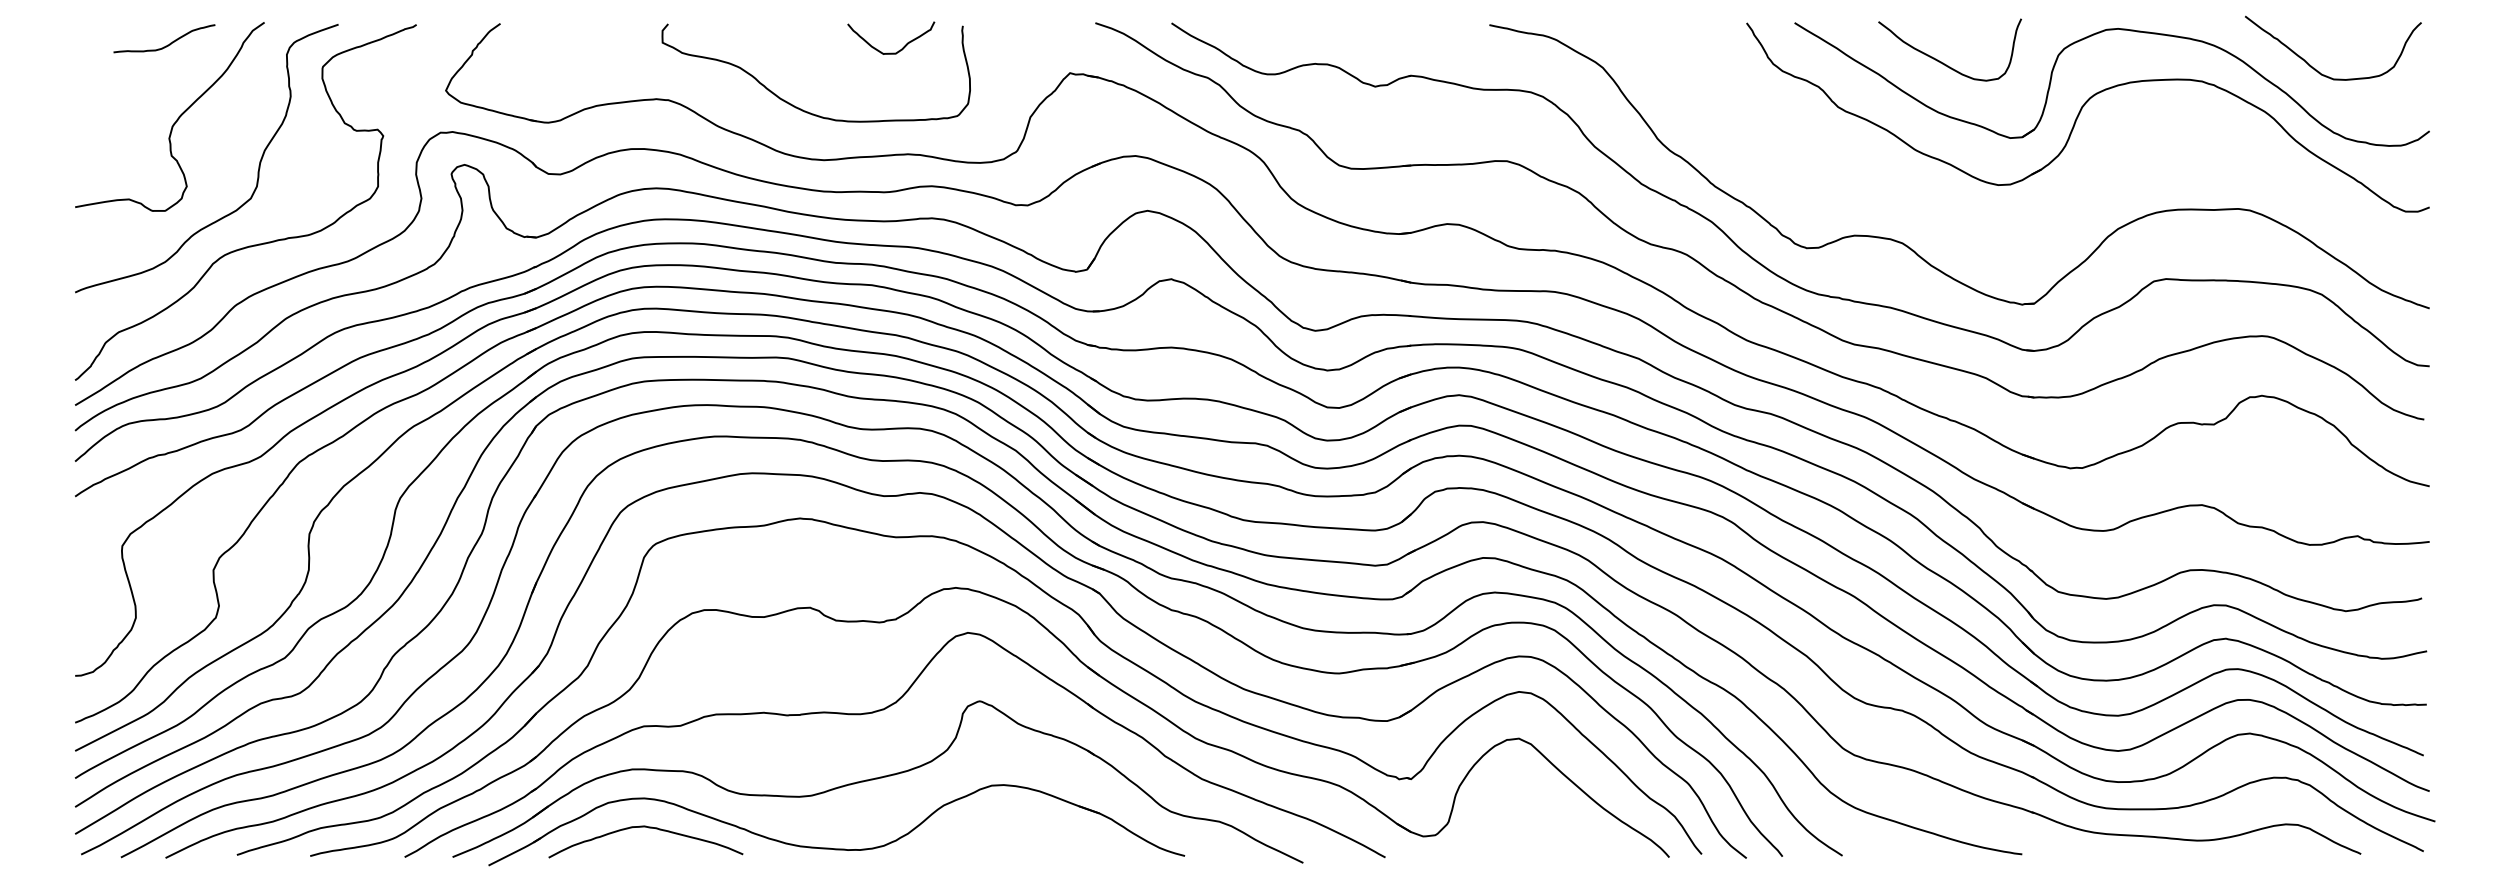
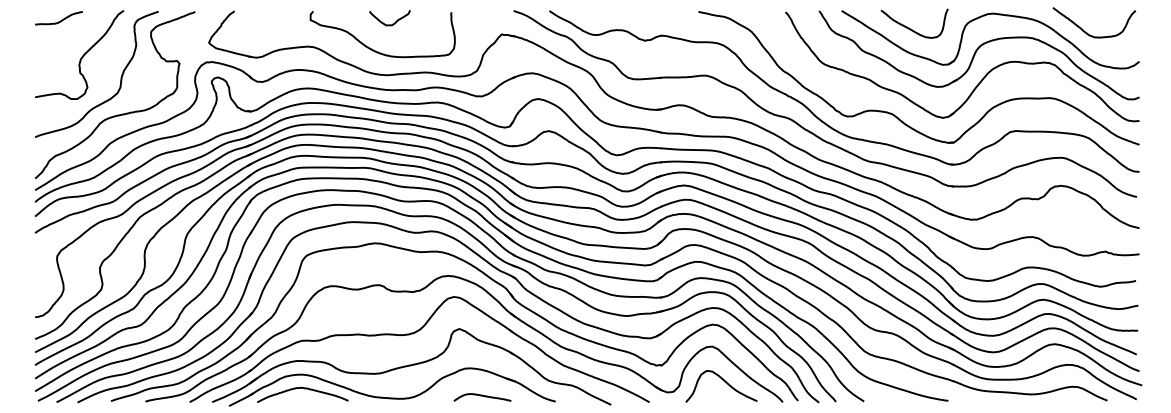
curve: (167, 43) -> (60, 20), moved
curve: (896, 49) -> (392, 23), moved
part: (2088, 173) -> (979, 81), added
curve: (1544, 815) -> (724, 382), added
curve: (1028, 845) -> (482, 396), added

